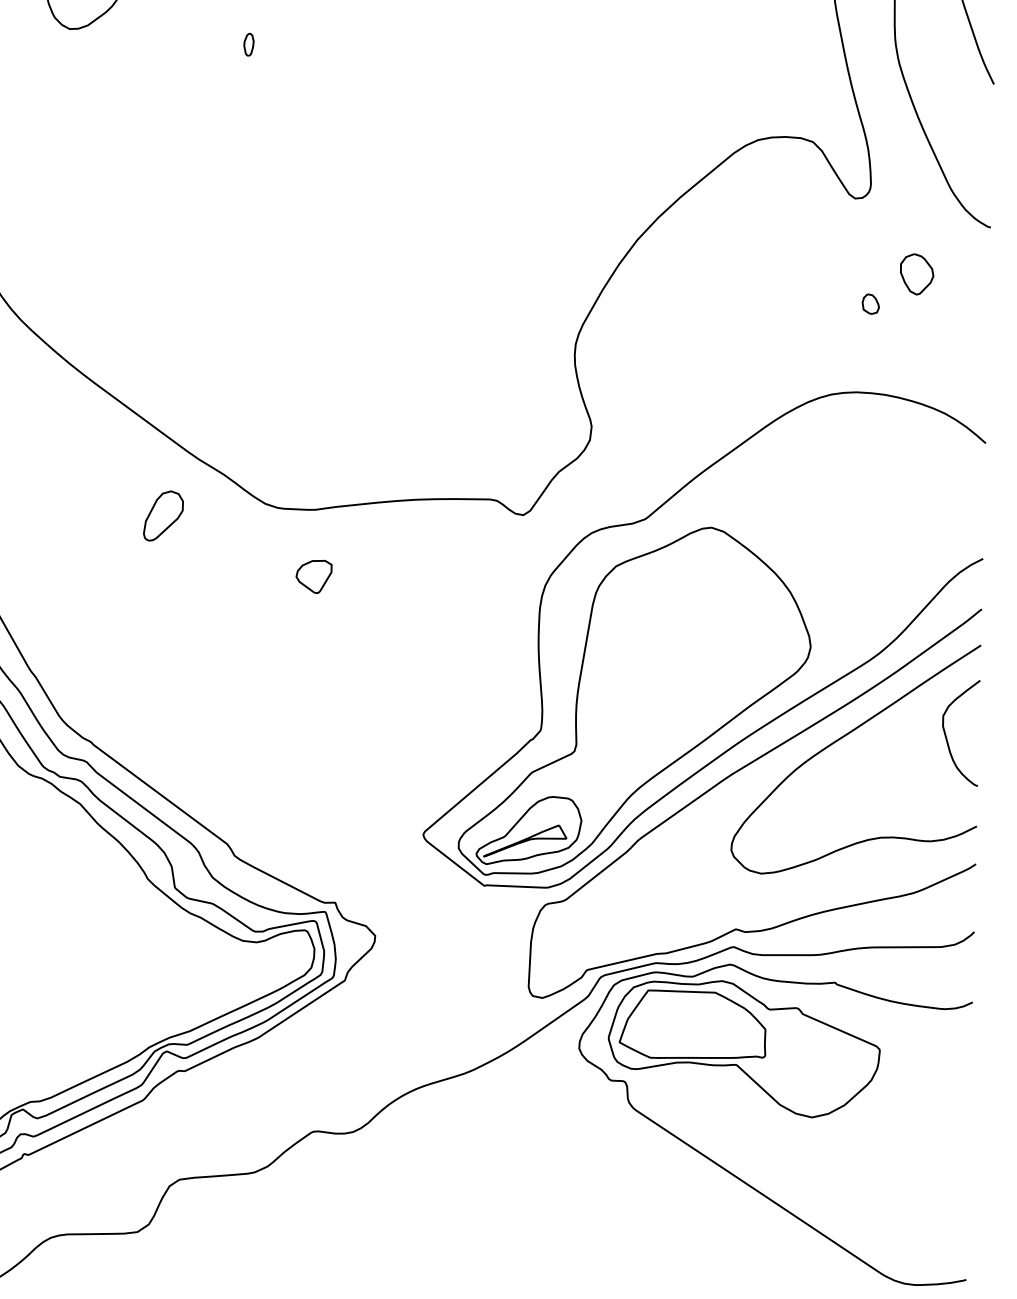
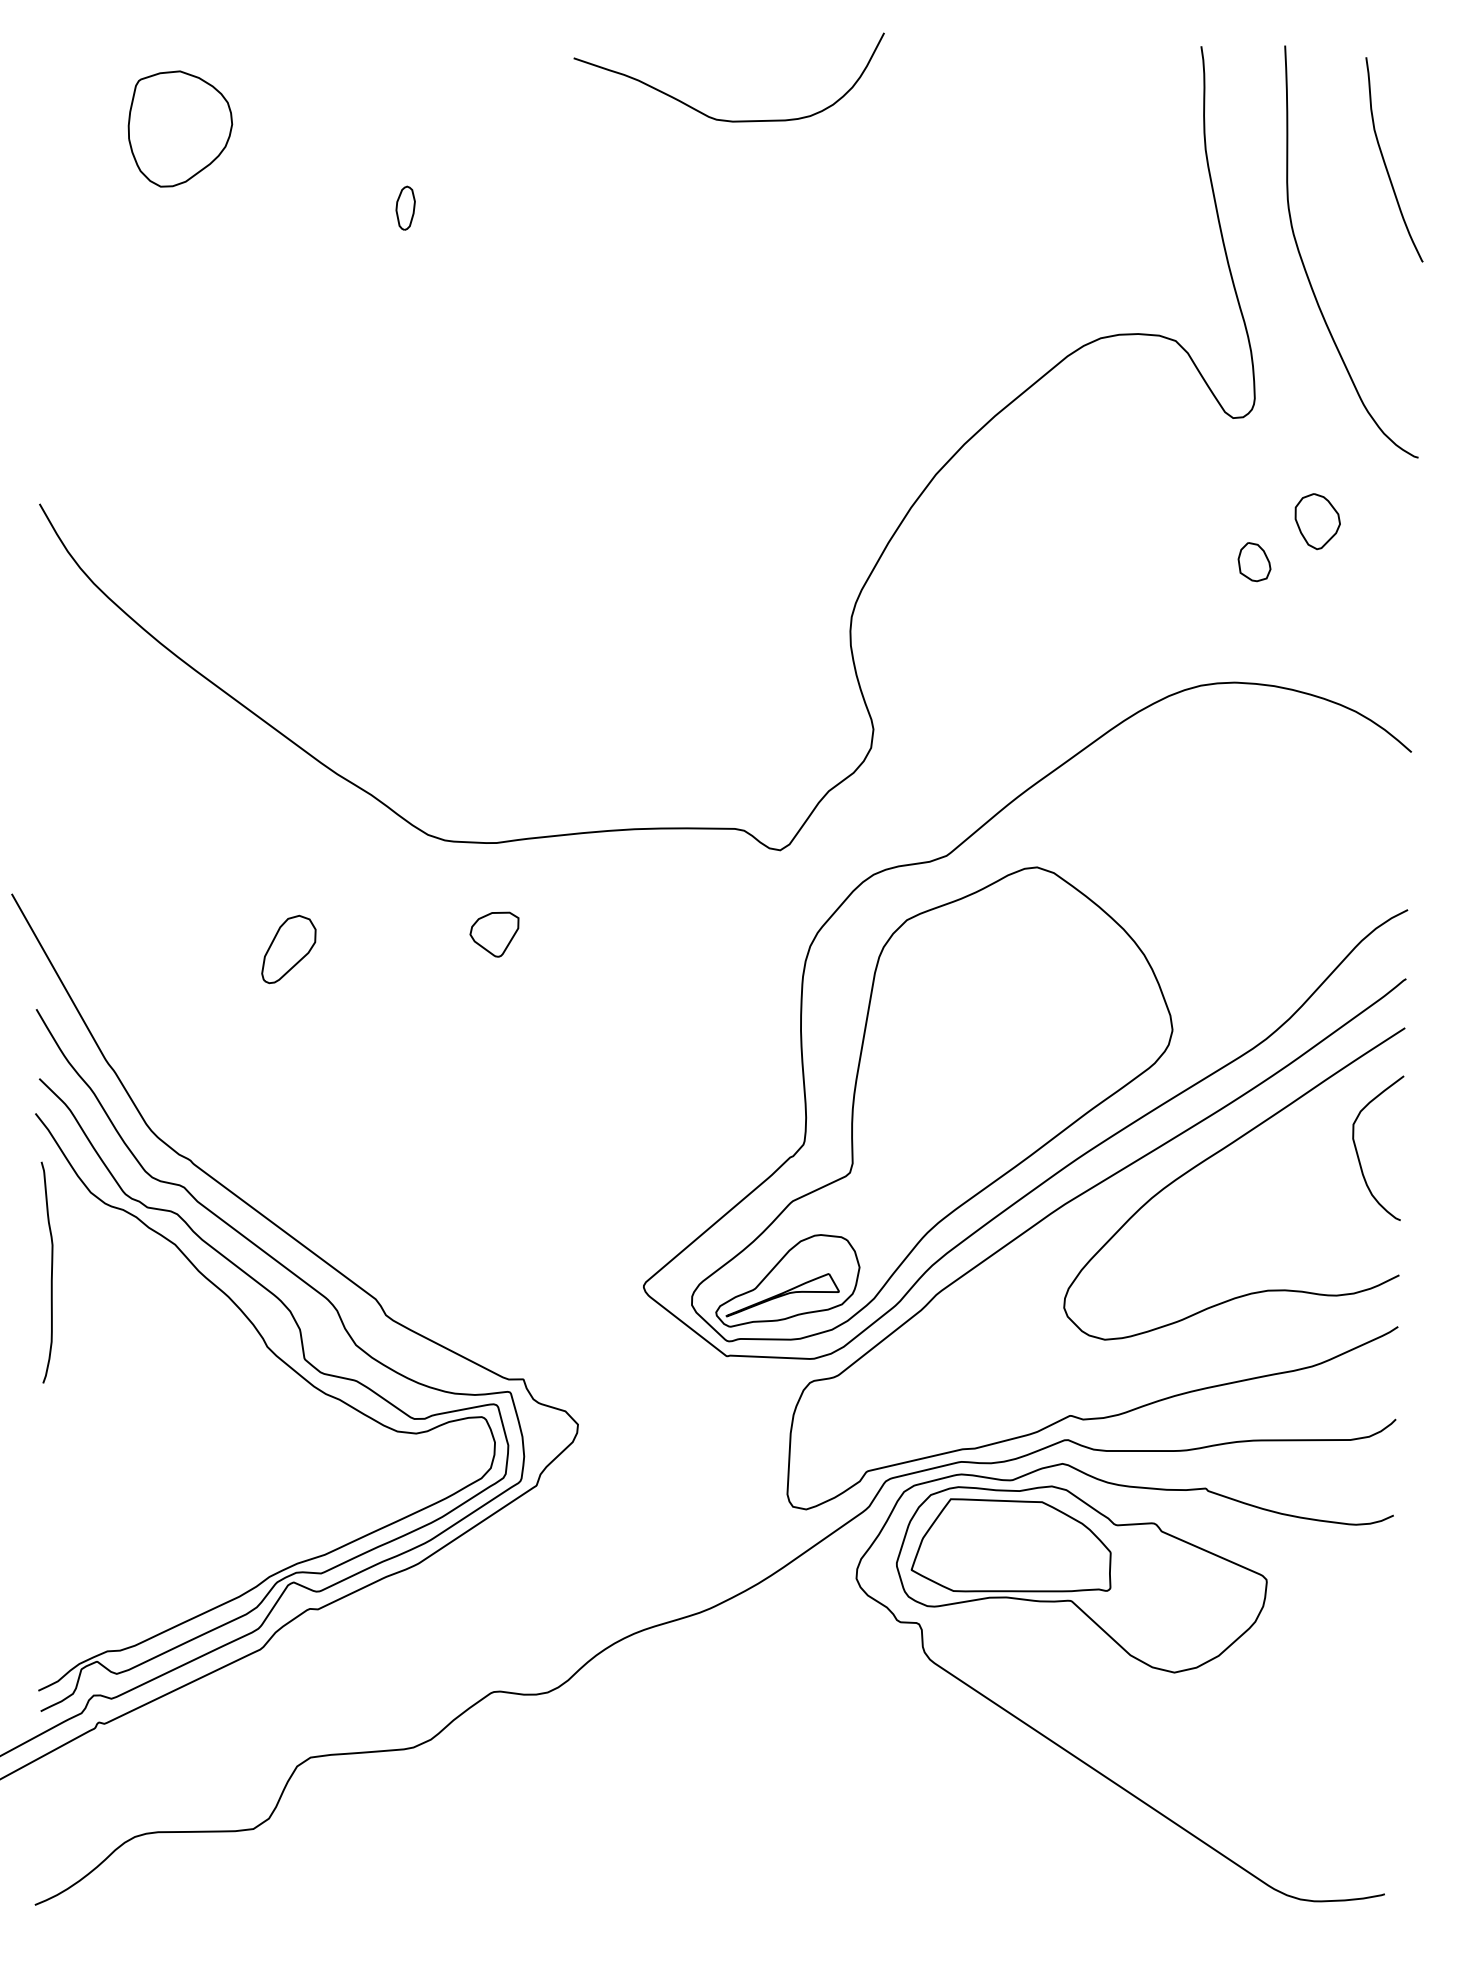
part: (248, 44) -> (405, 207), size x1.43
part: (870, 304) -> (1254, 562), size x1.43
part: (163, 516) -> (288, 949), moved

